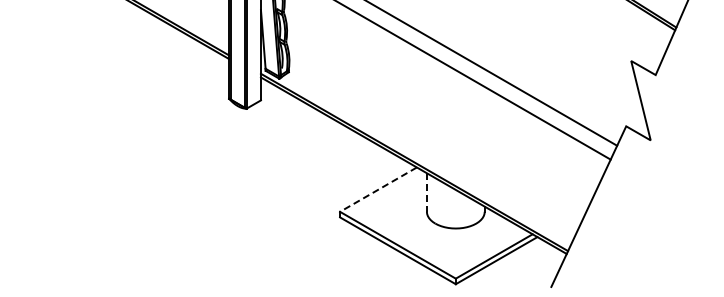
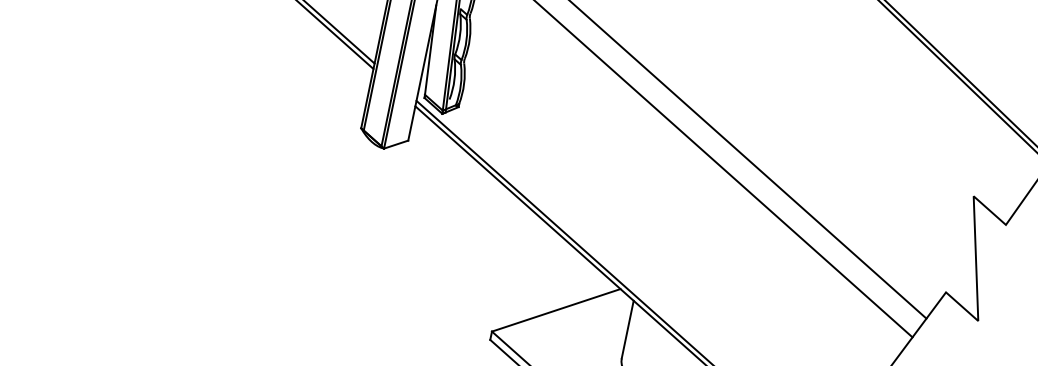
line: (378, 189) -> (556, 310), dashed -> solid
line: (426, 193) -> (626, 330), dashed -> solid

